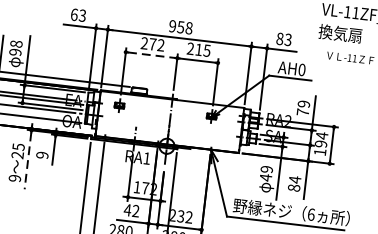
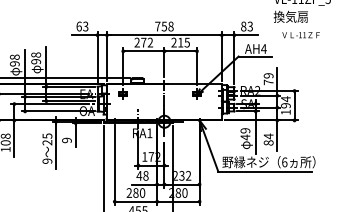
text: (172, 26) -> (157, 26), 958 -> 758
line: (151, 55) -> (143, 51), dashed -> solid
text: (301, 69) -> (263, 48), AH0 -> AH4
line: (28, 161) -> (56, 146), dashed -> solid
text: (135, 210) -> (145, 175), 42 -> 48

